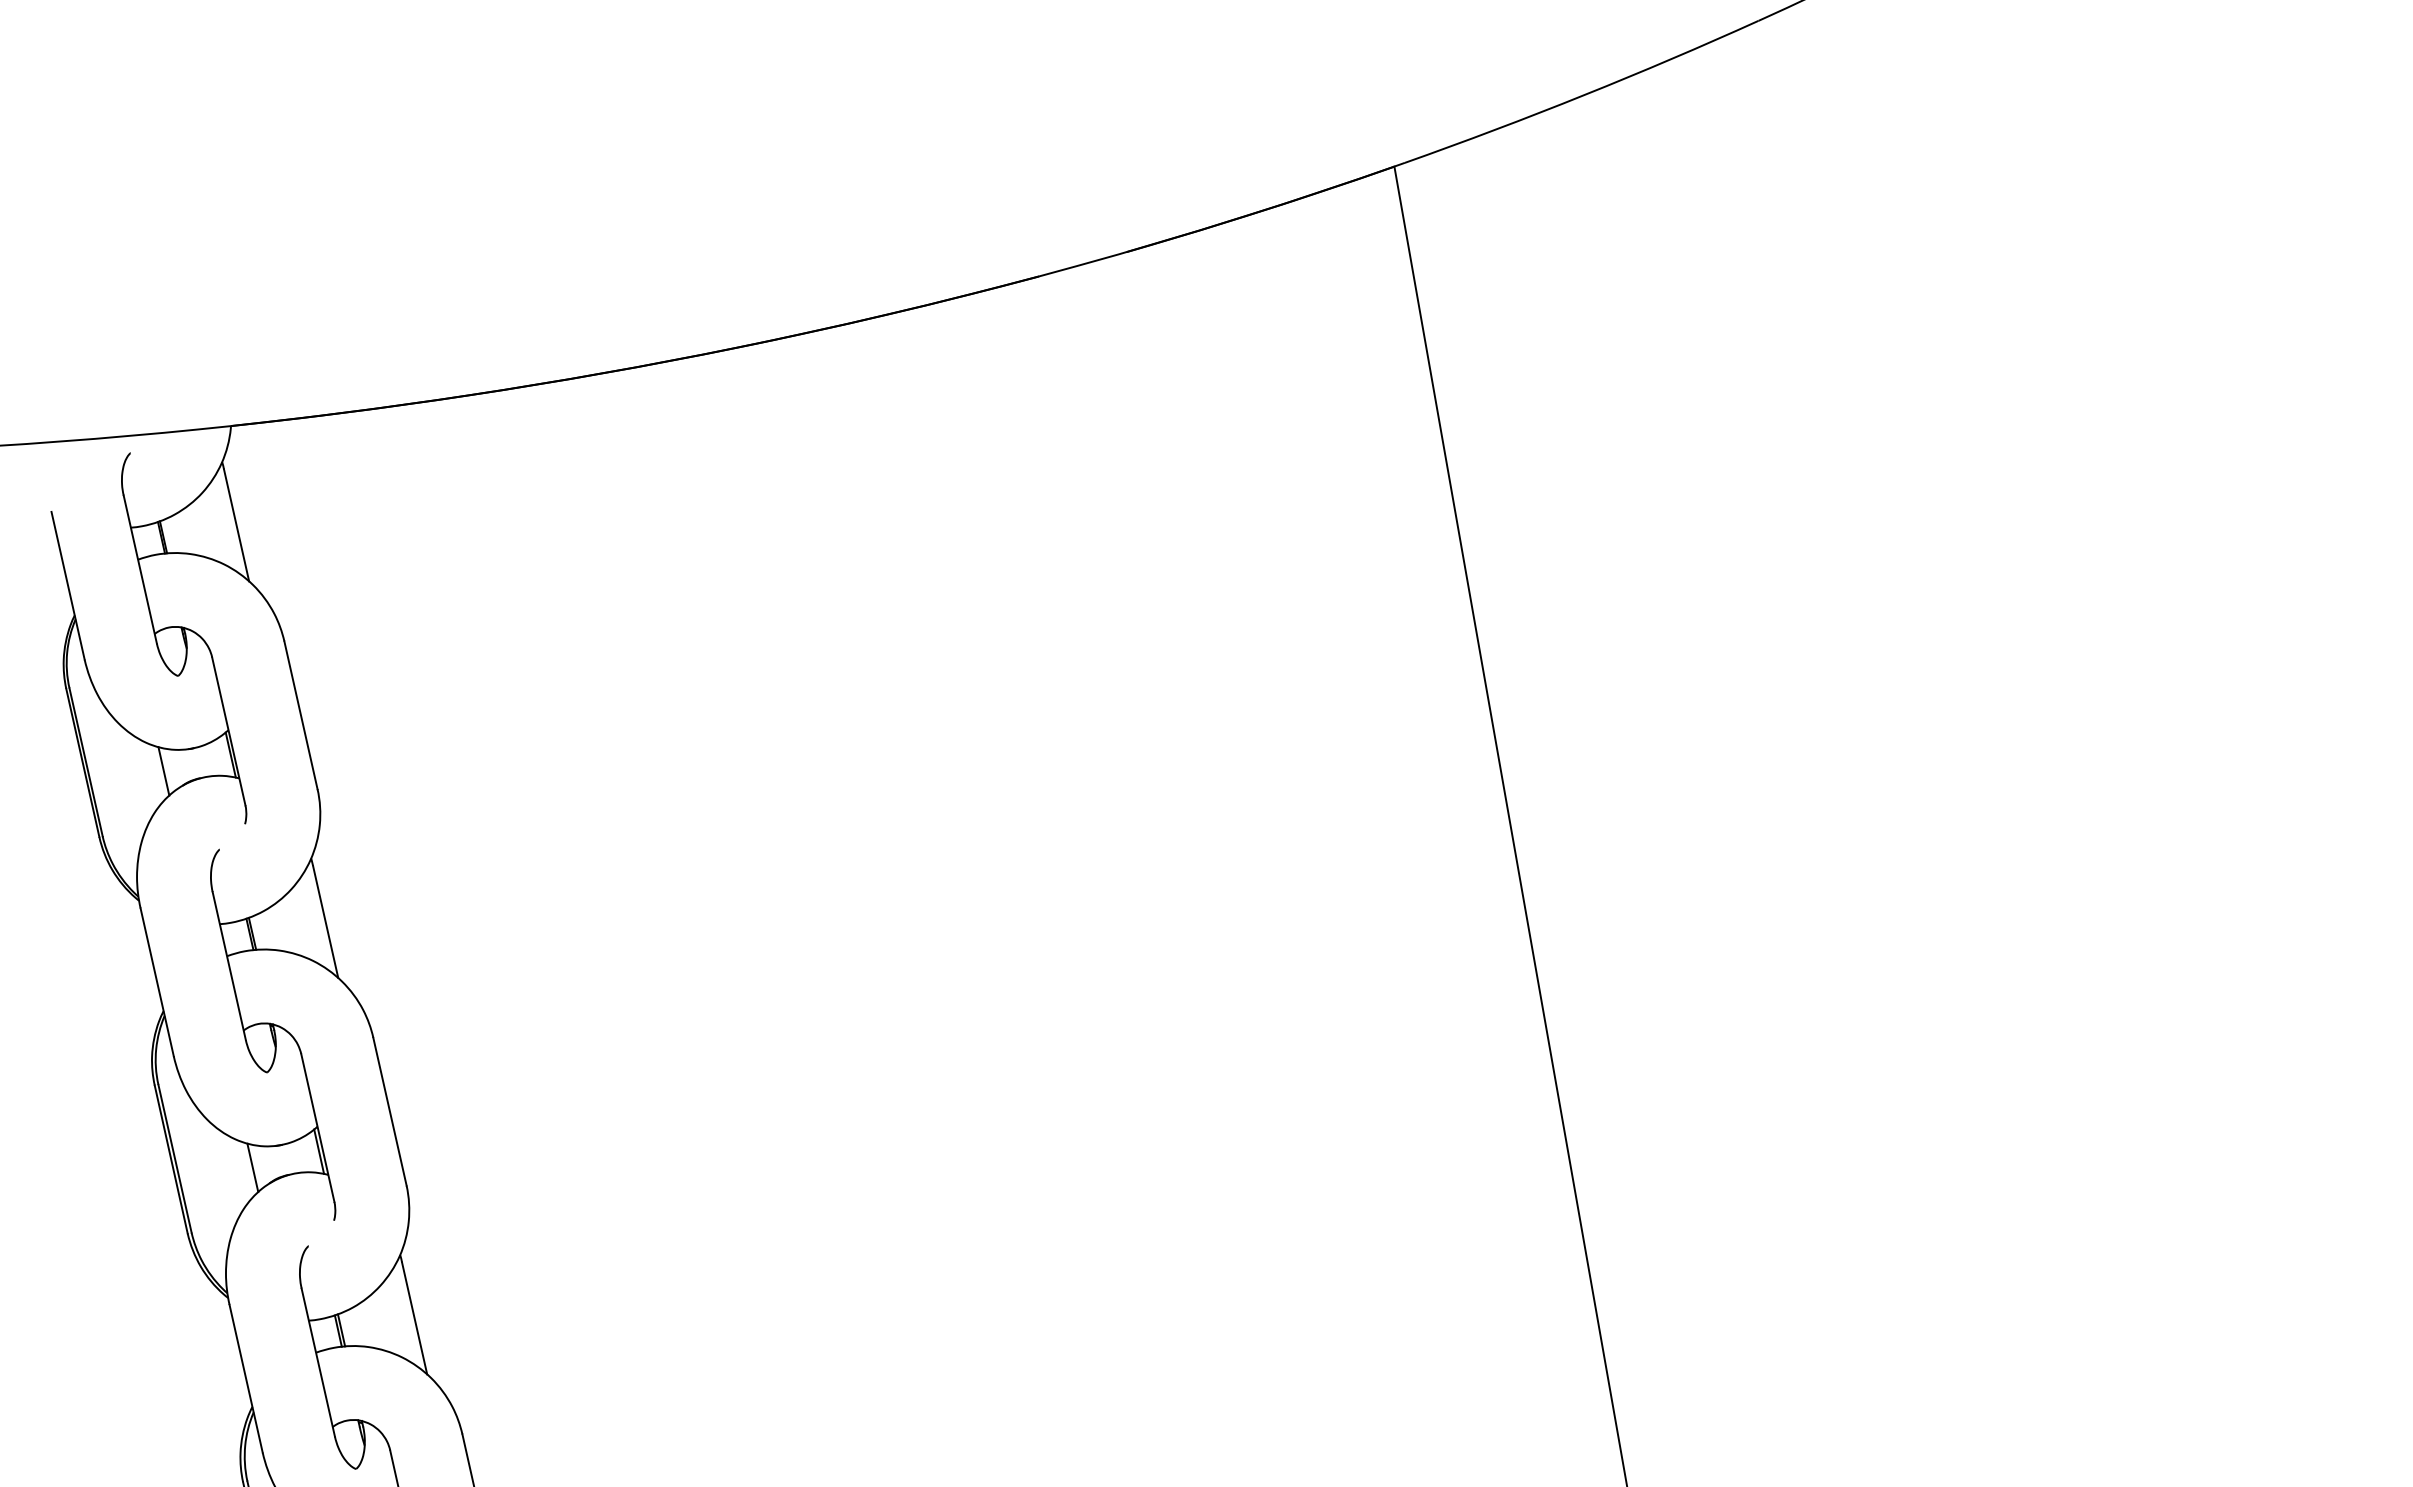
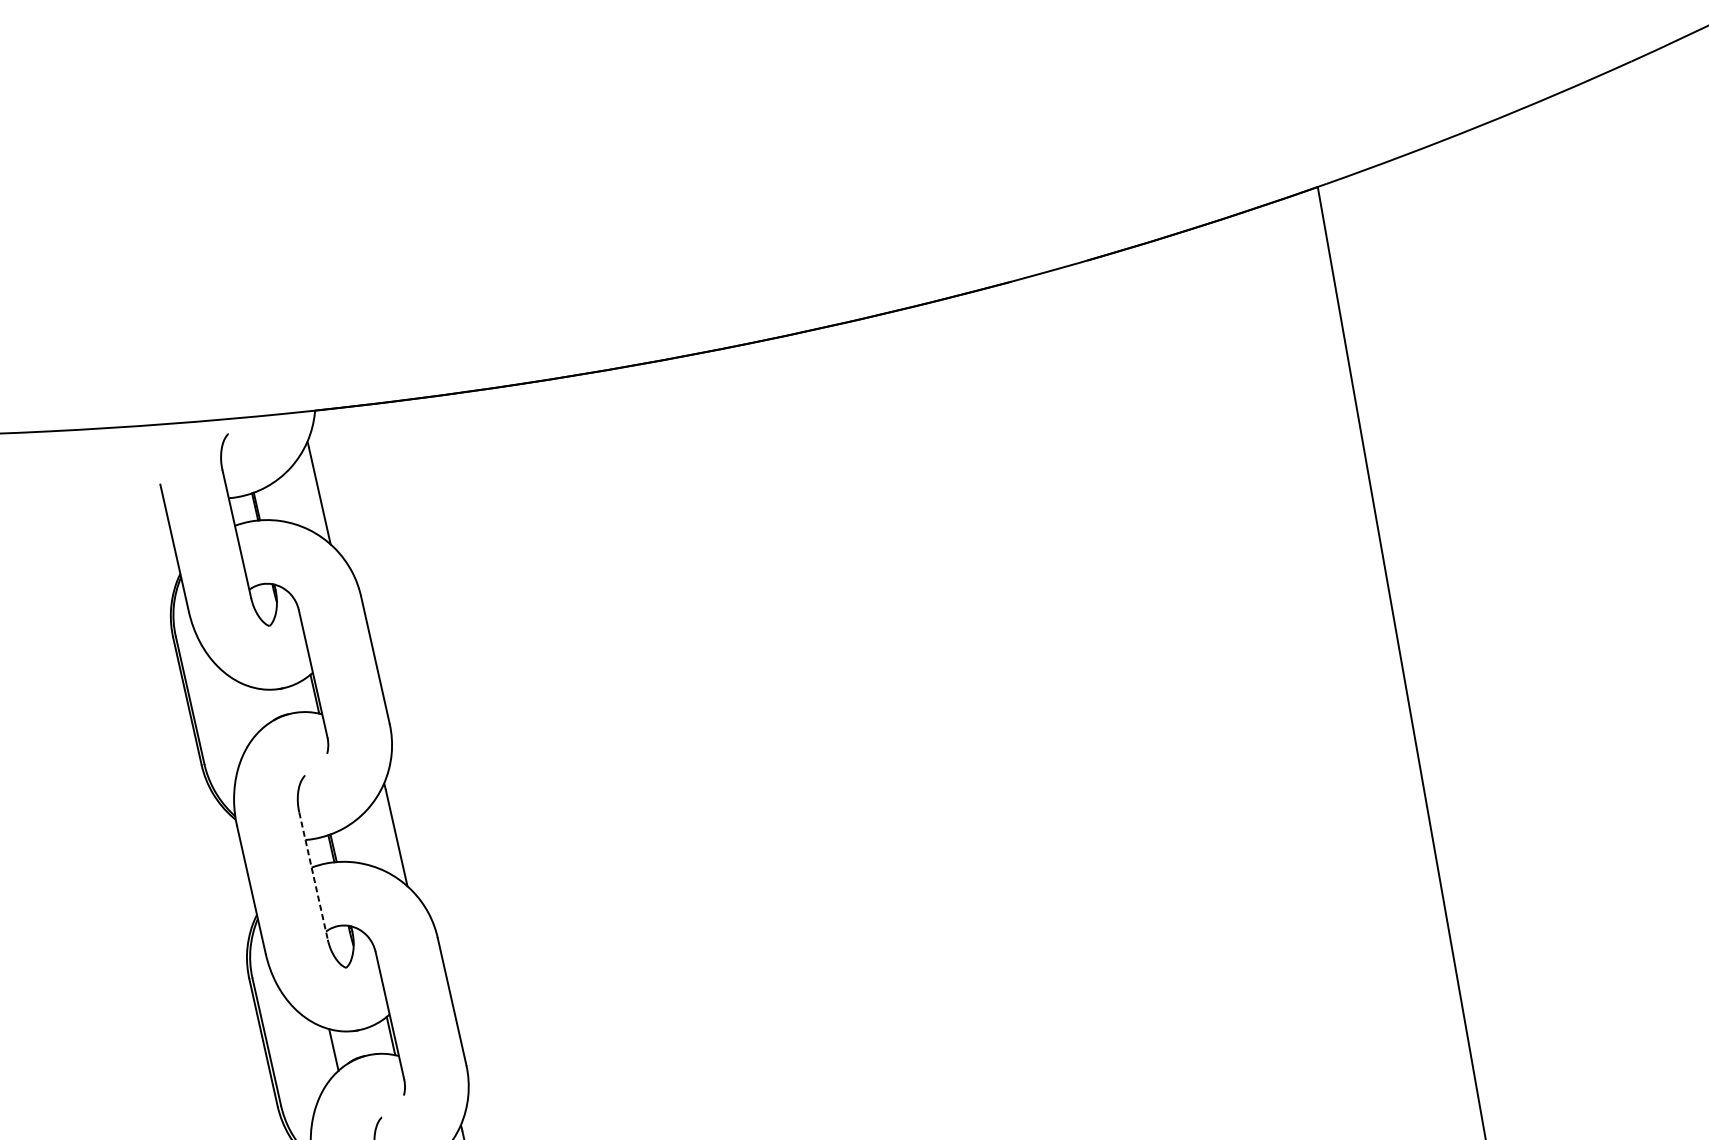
line: (163, 771) -> (256, 708), removed
line: (229, 966) -> (313, 876), solid -> dashed

